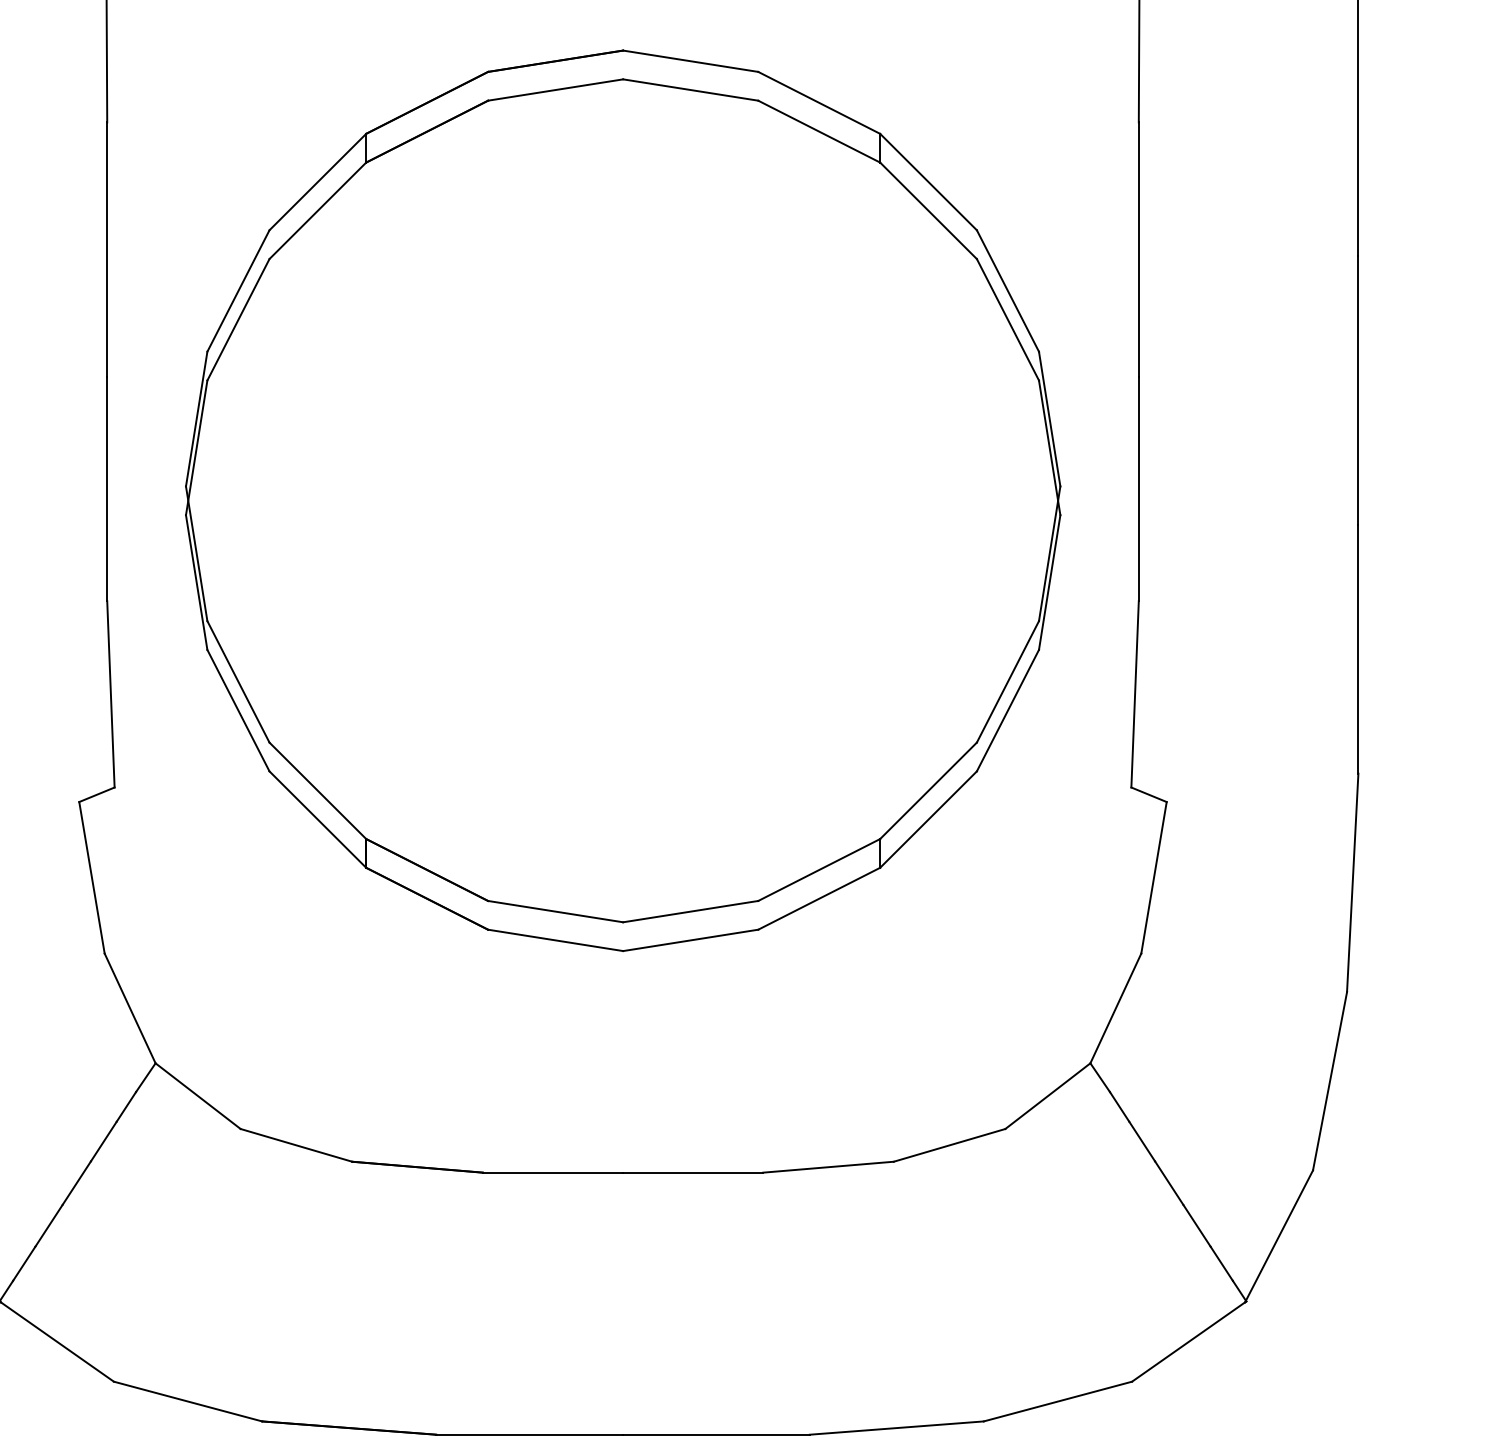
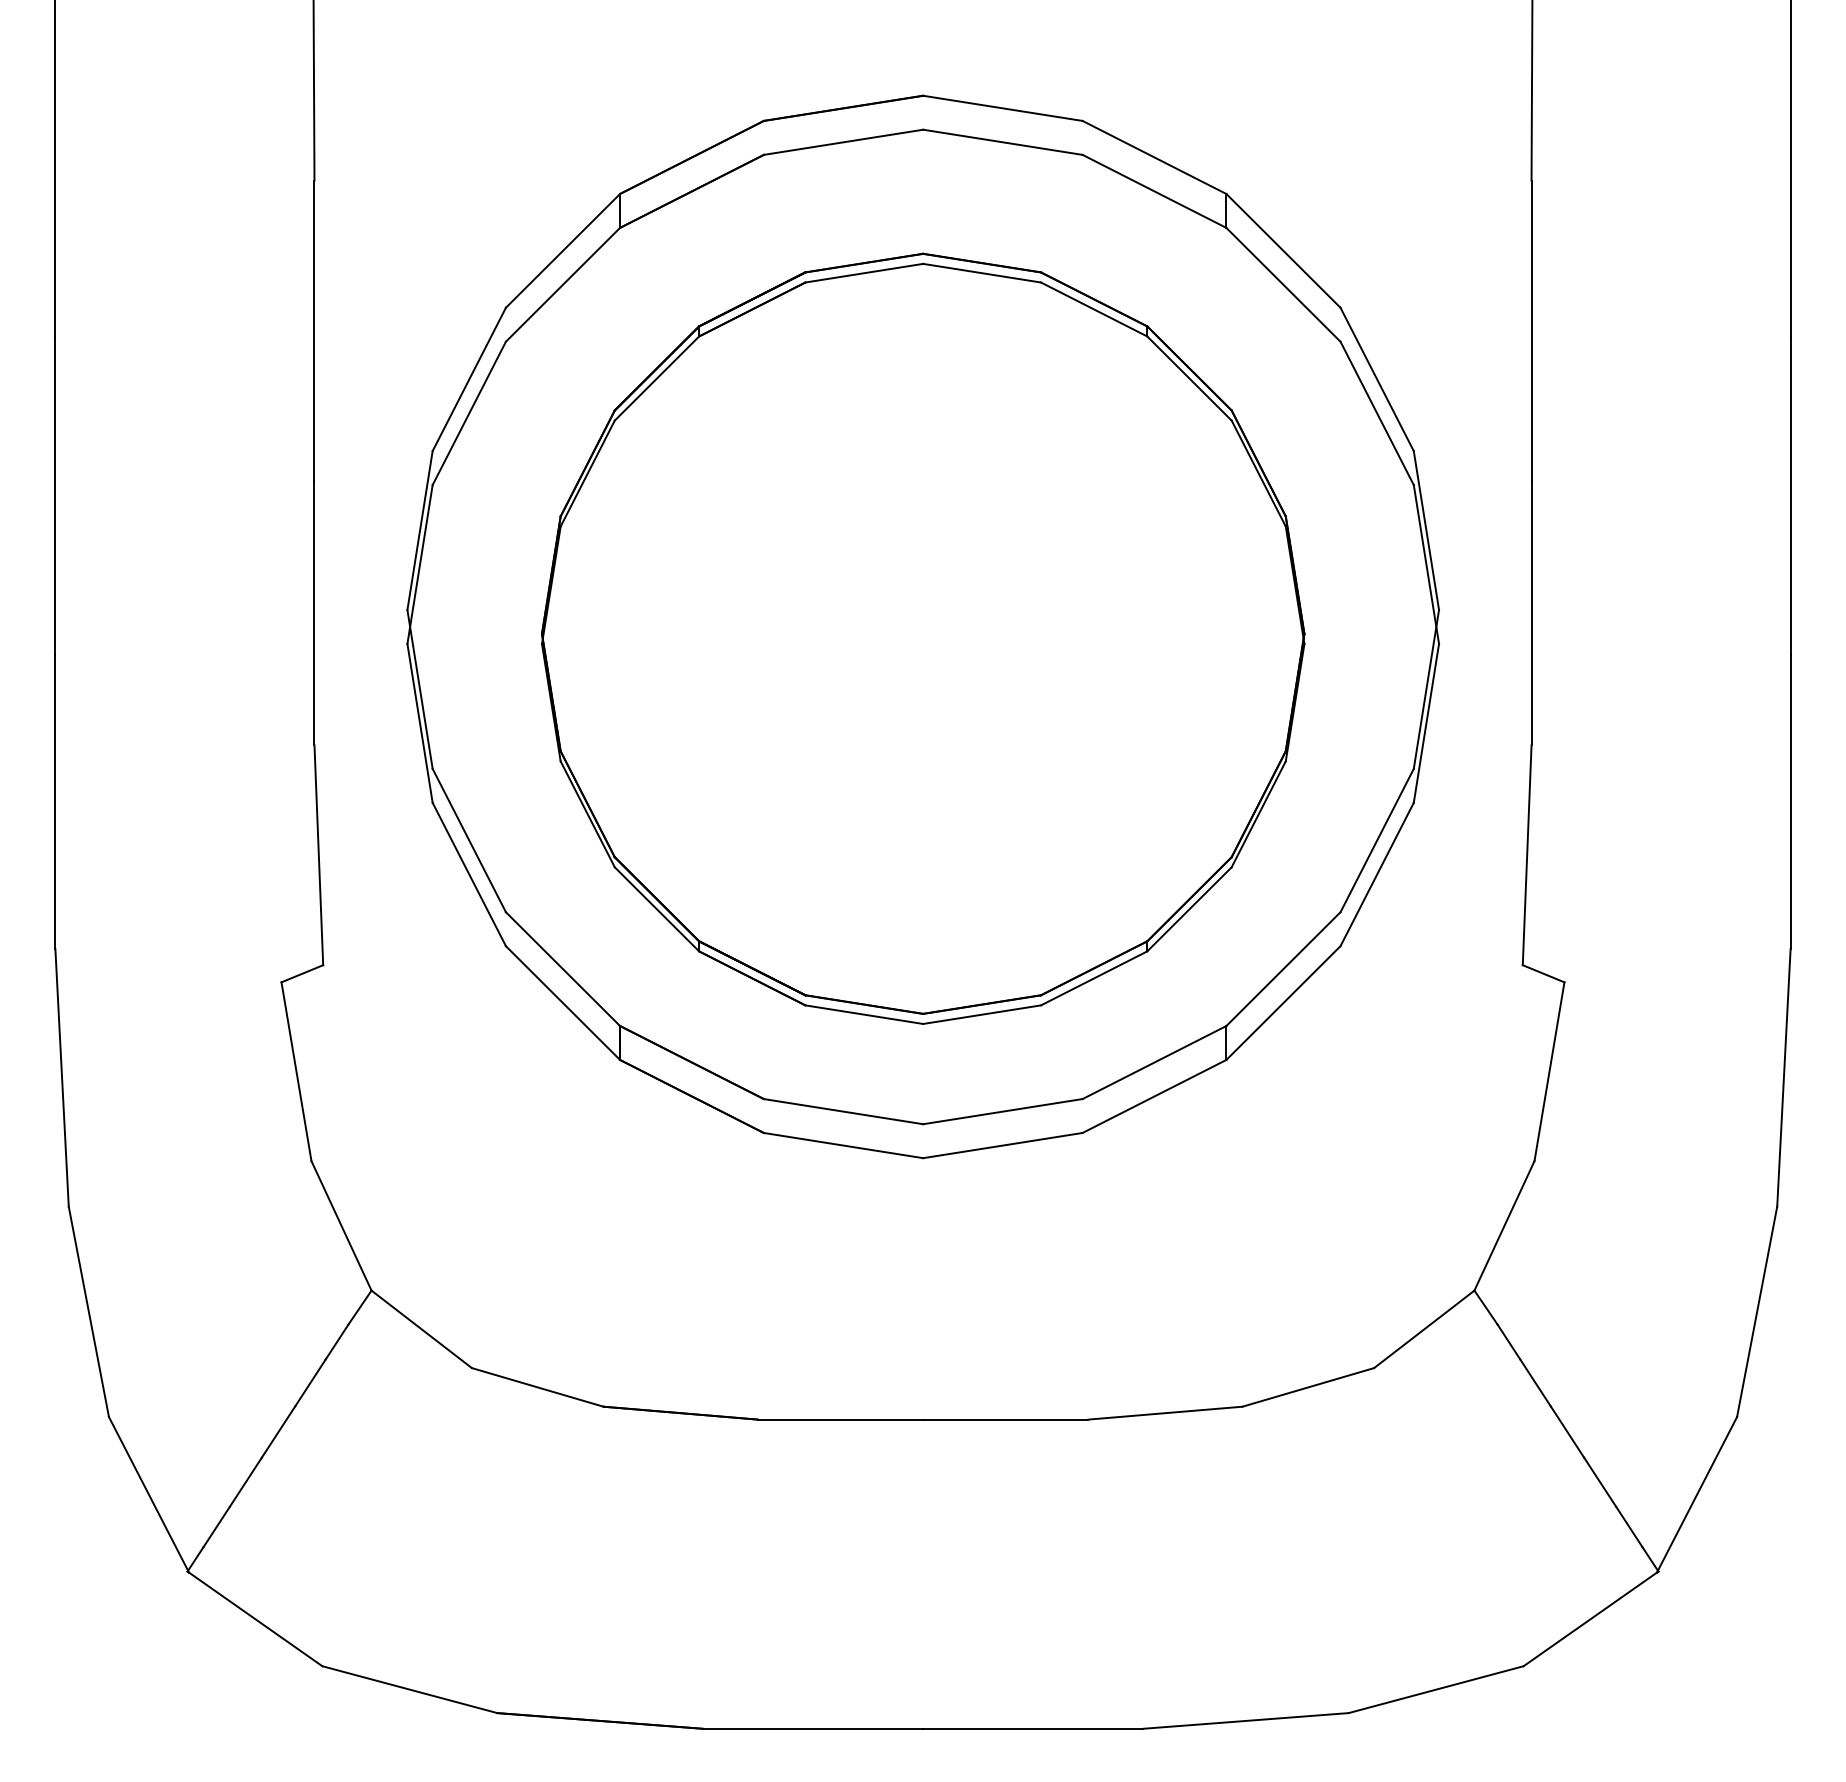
part: (623, 510) -> (923, 638), added

